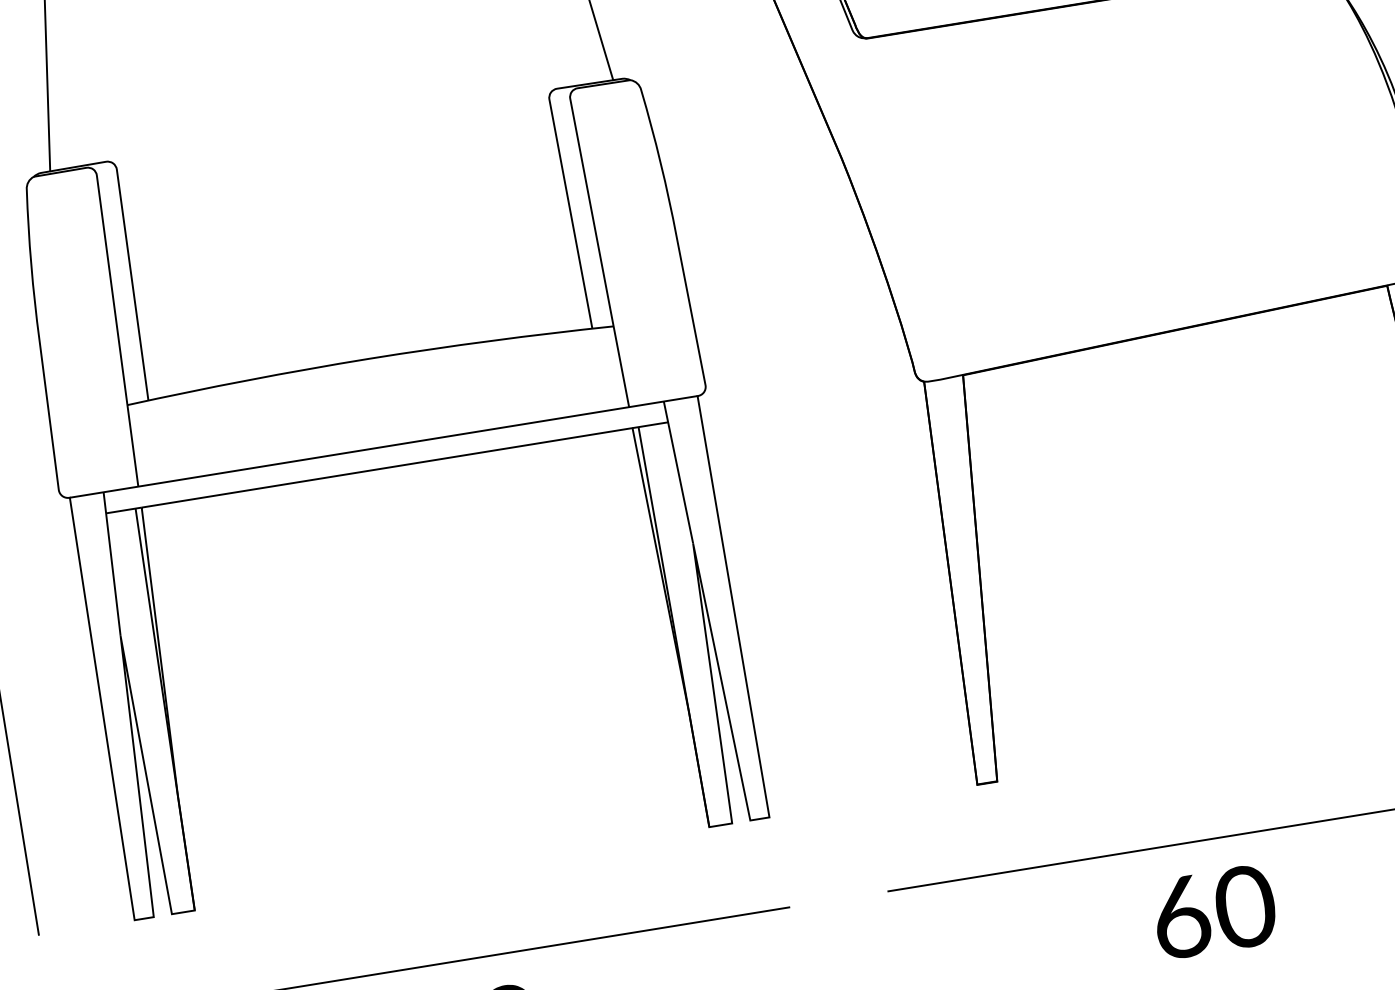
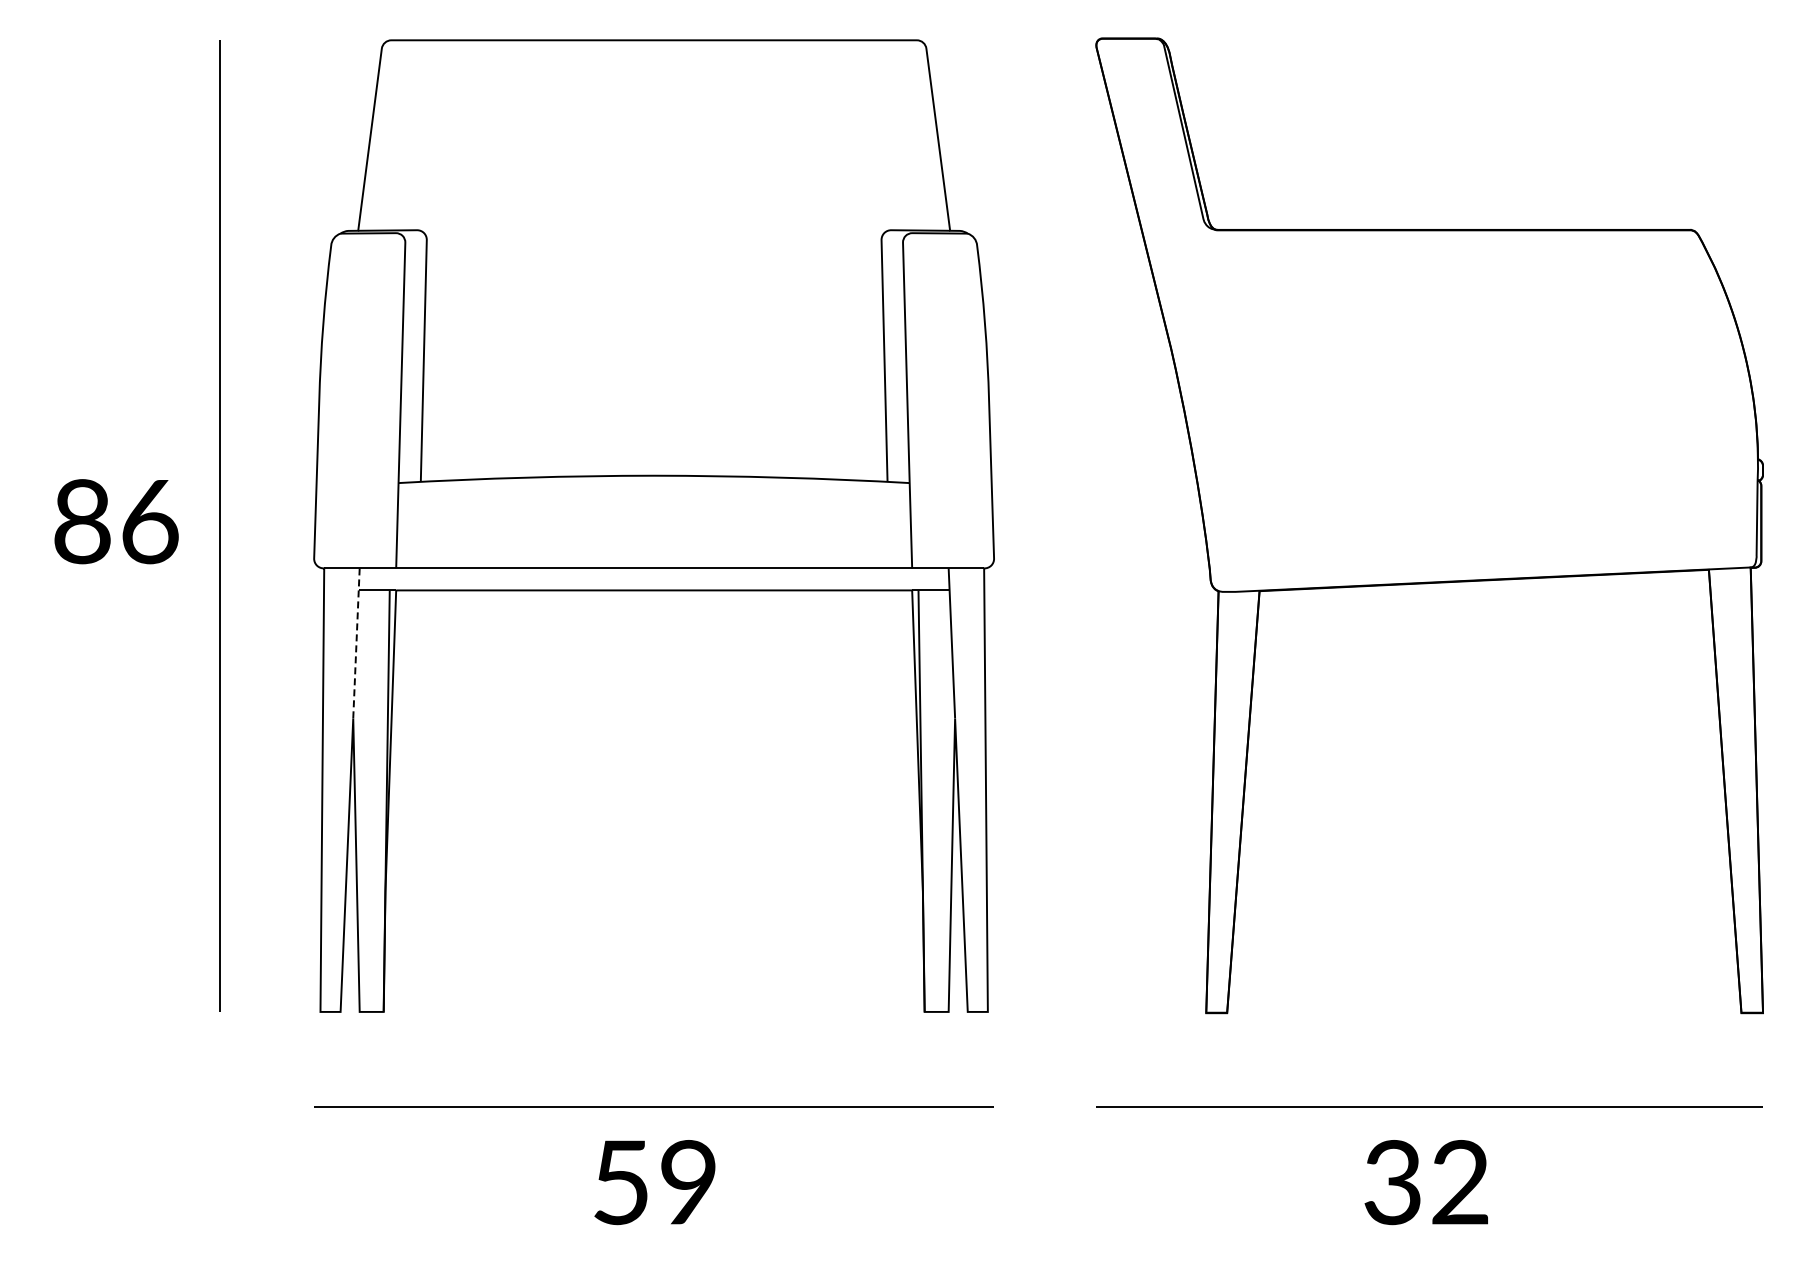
line: (111, 563) -> (356, 642), solid -> dashed
text: (1213, 911) -> (1427, 1182), 60 -> 32

